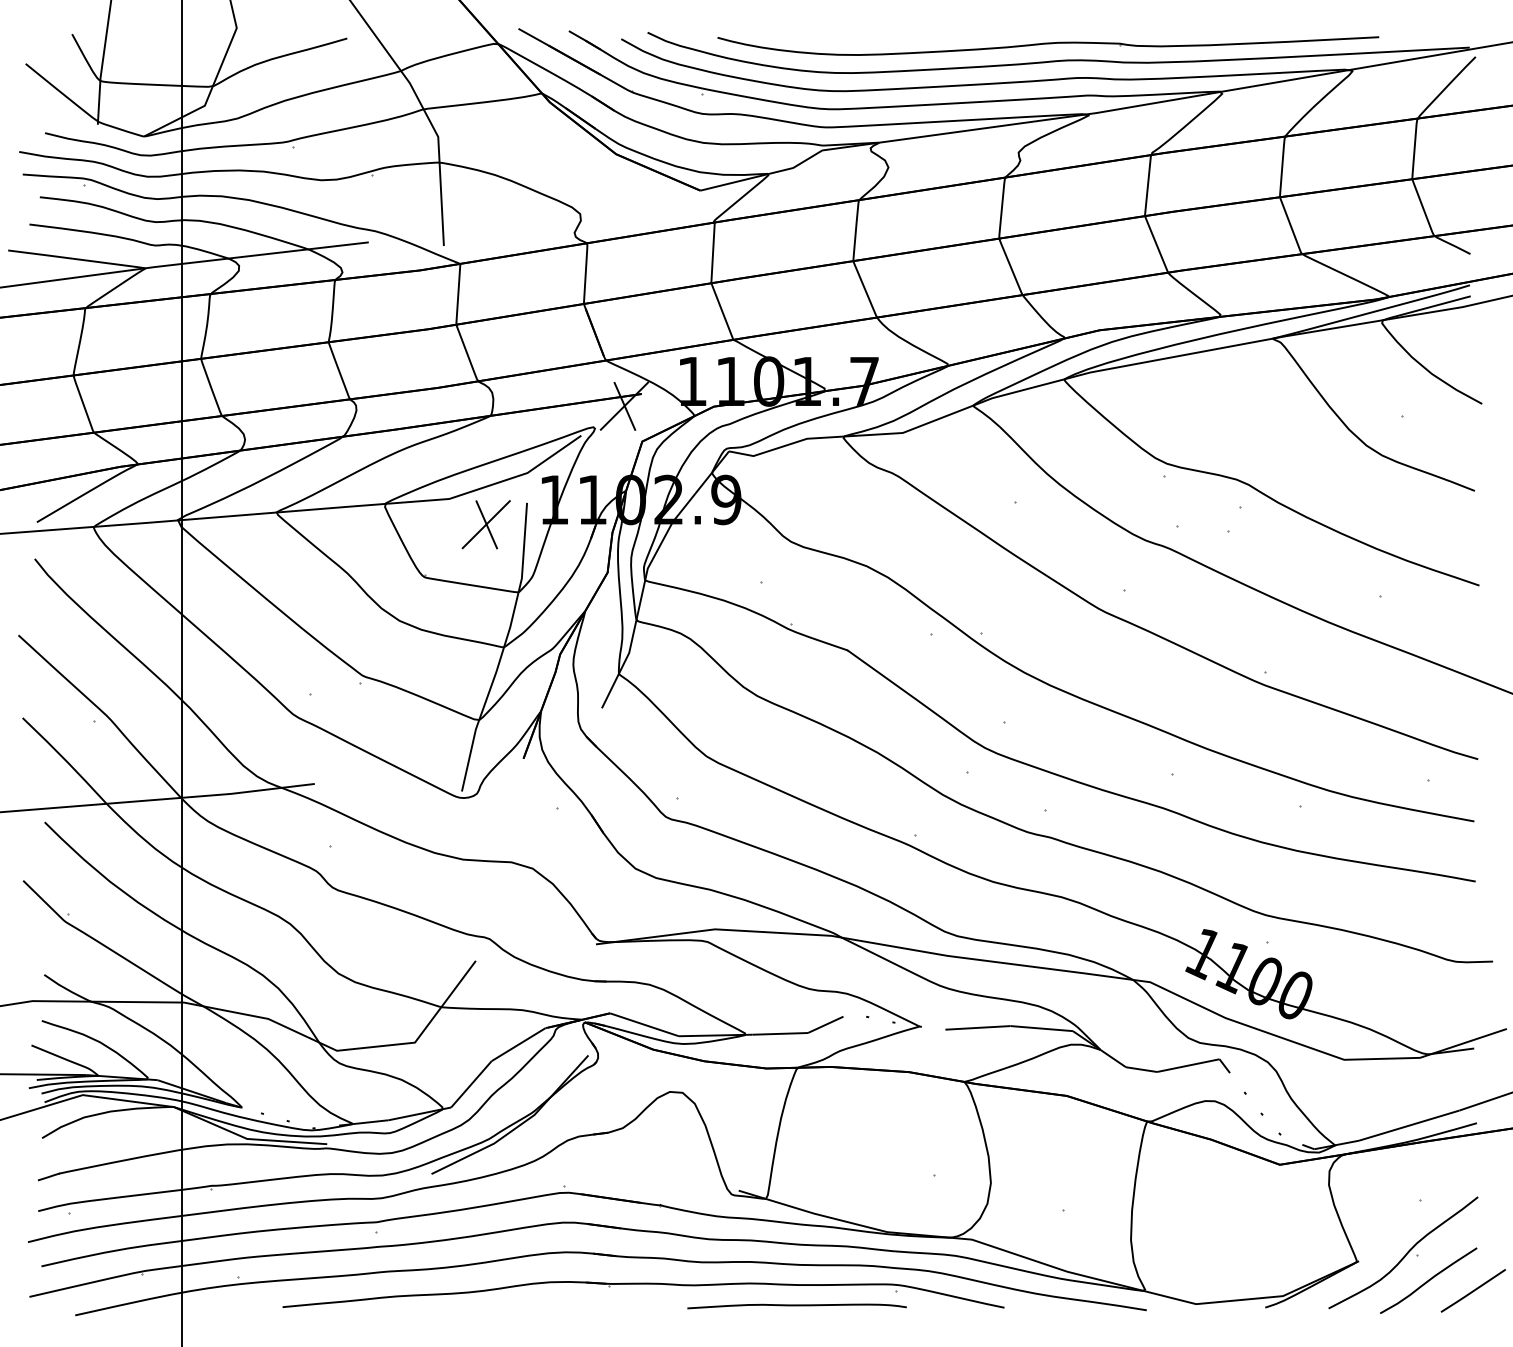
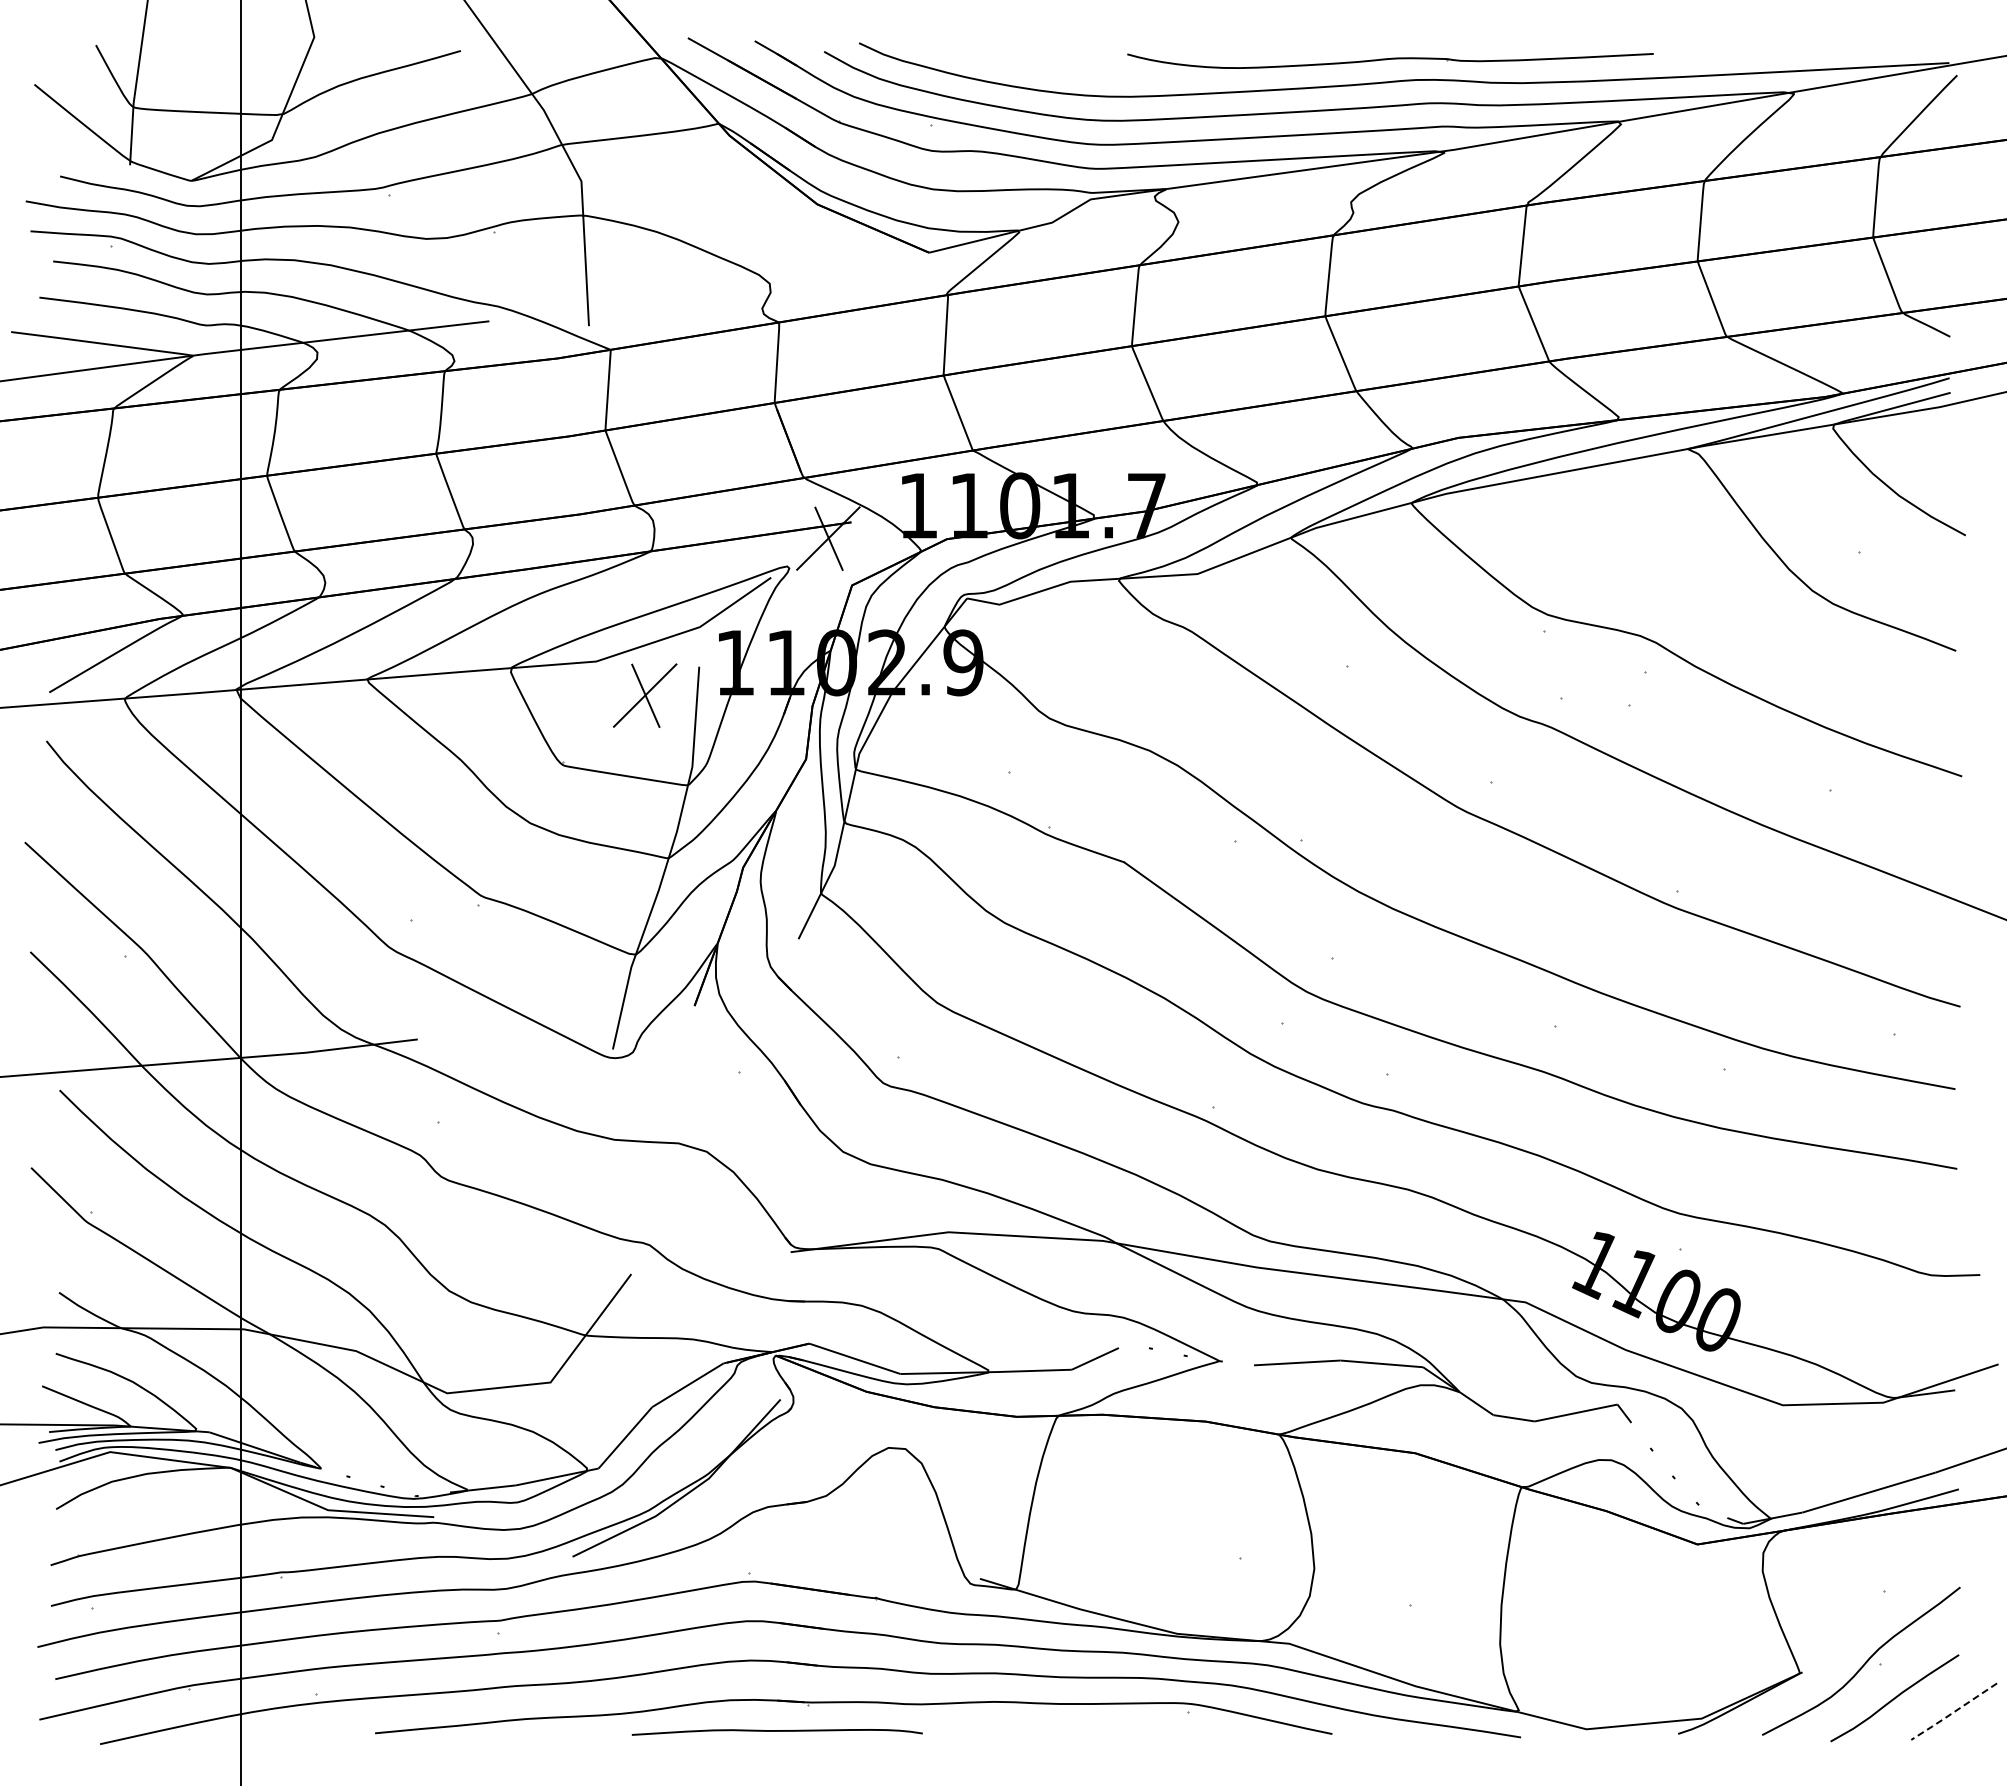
part: (1048, 45) -> (1390, 60), size x0.6
line: (1472, 1292) -> (1952, 1713), solid -> dashed
curve: (796, 1305) -> (776, 1731), moved

